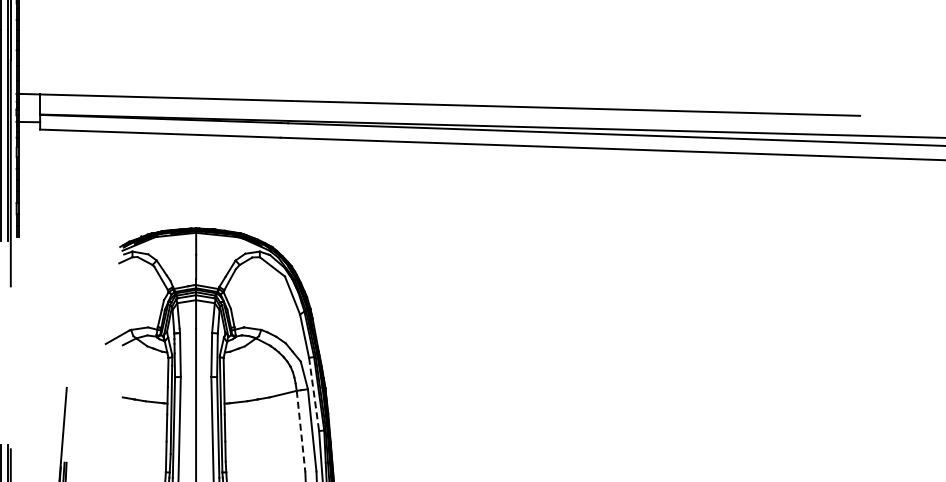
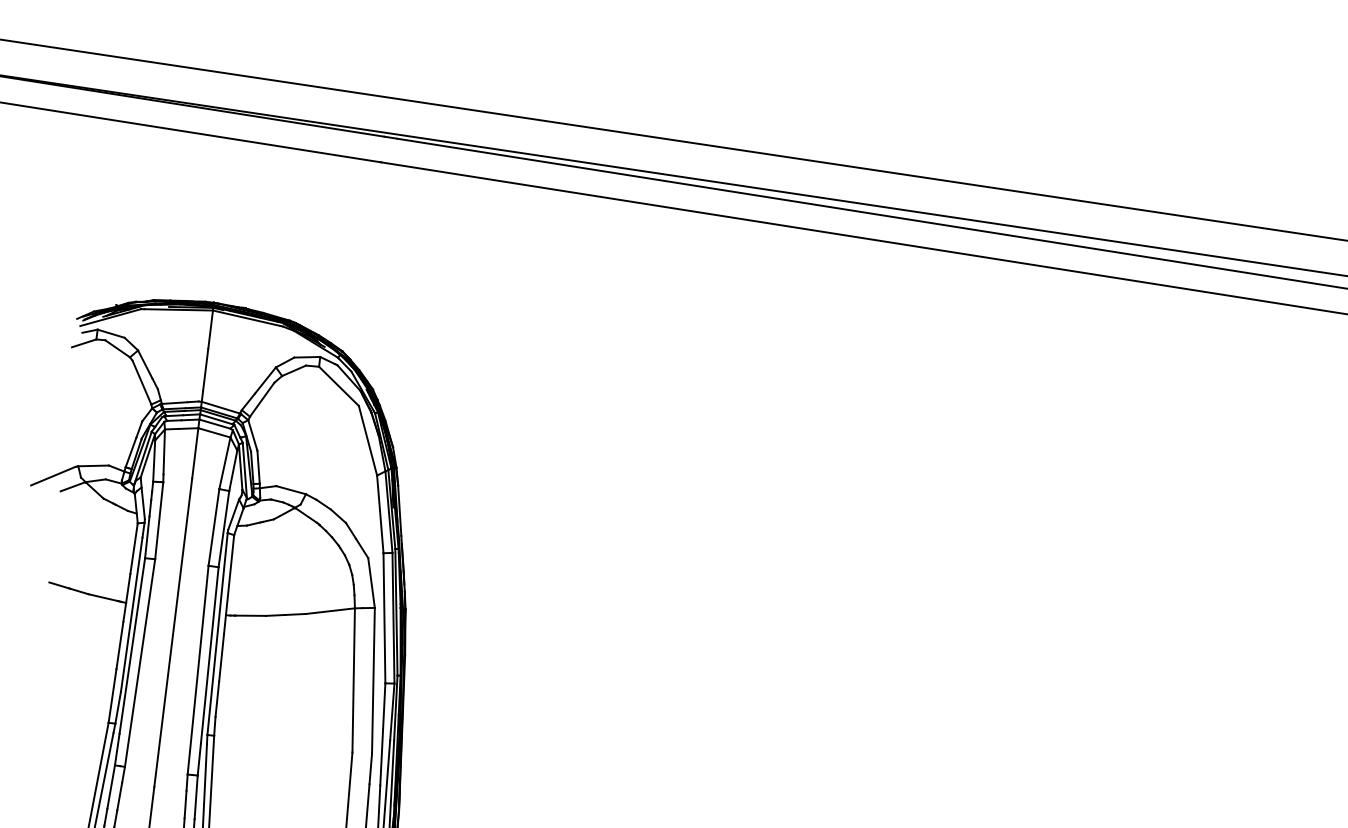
line: (314, 394) -> (385, 618), dashed -> solid
line: (301, 431) -> (354, 680), dashed -> solid

